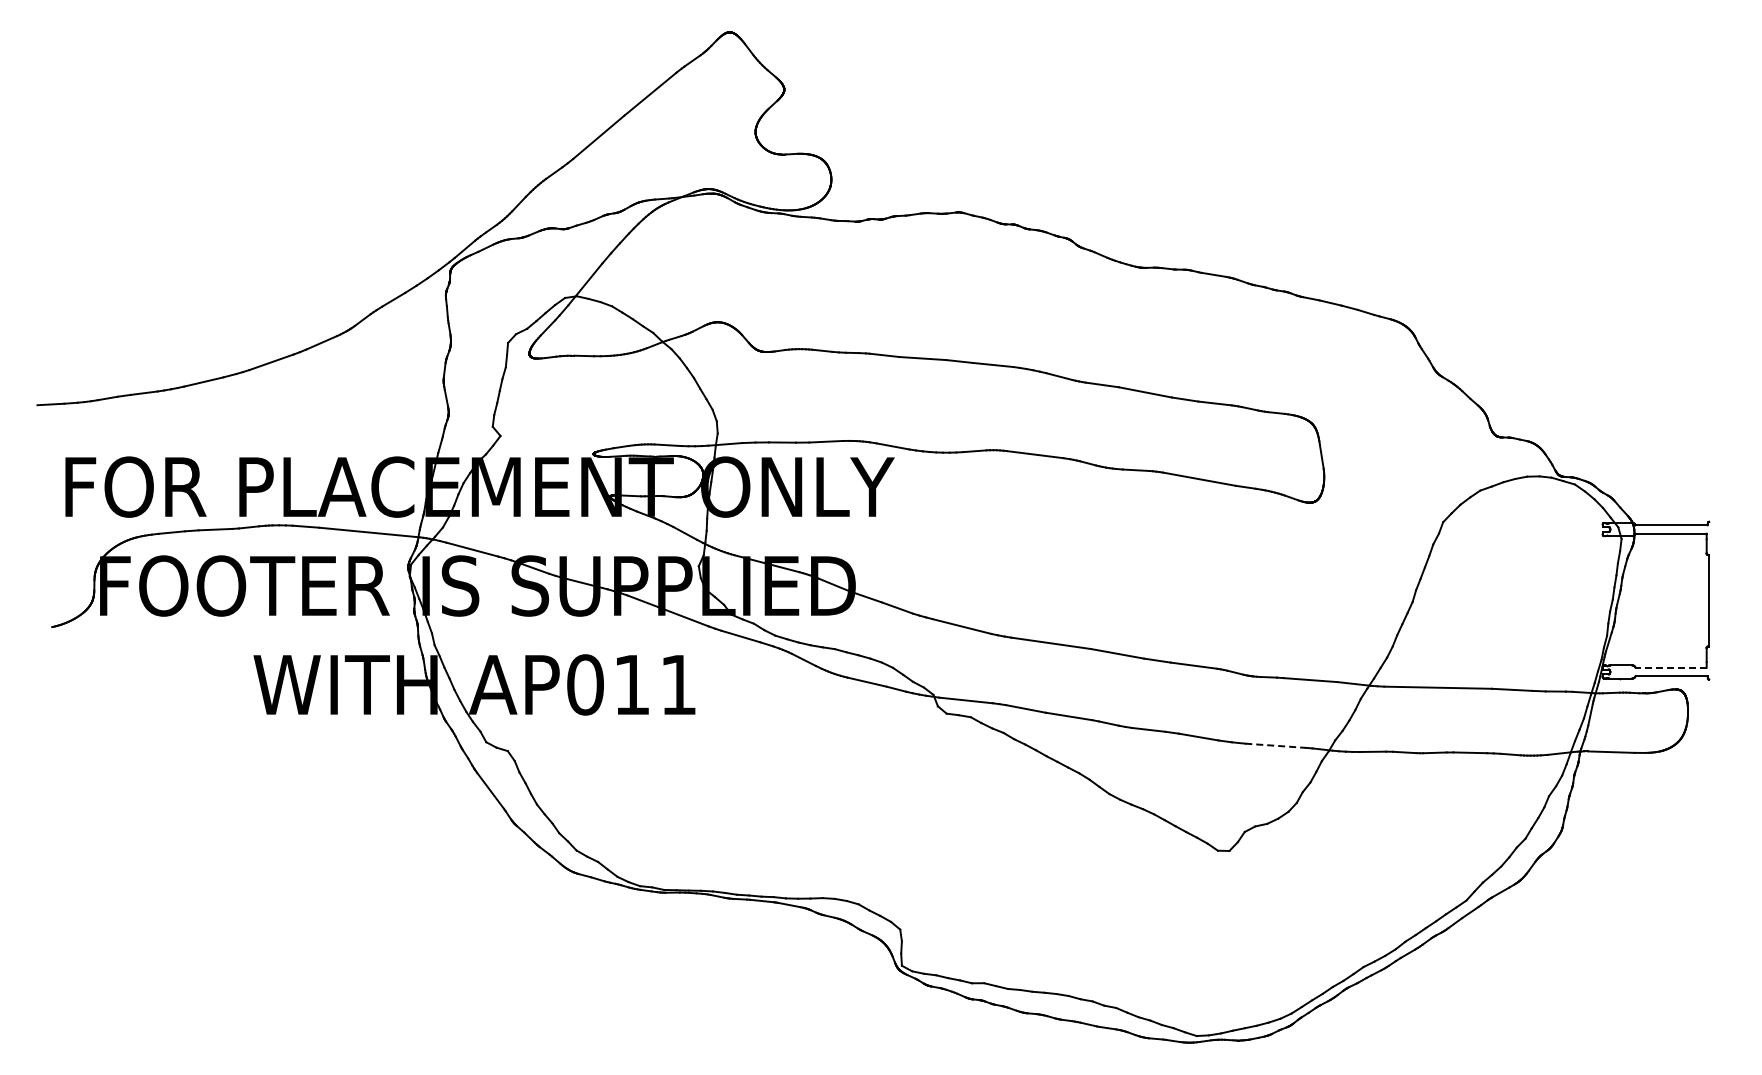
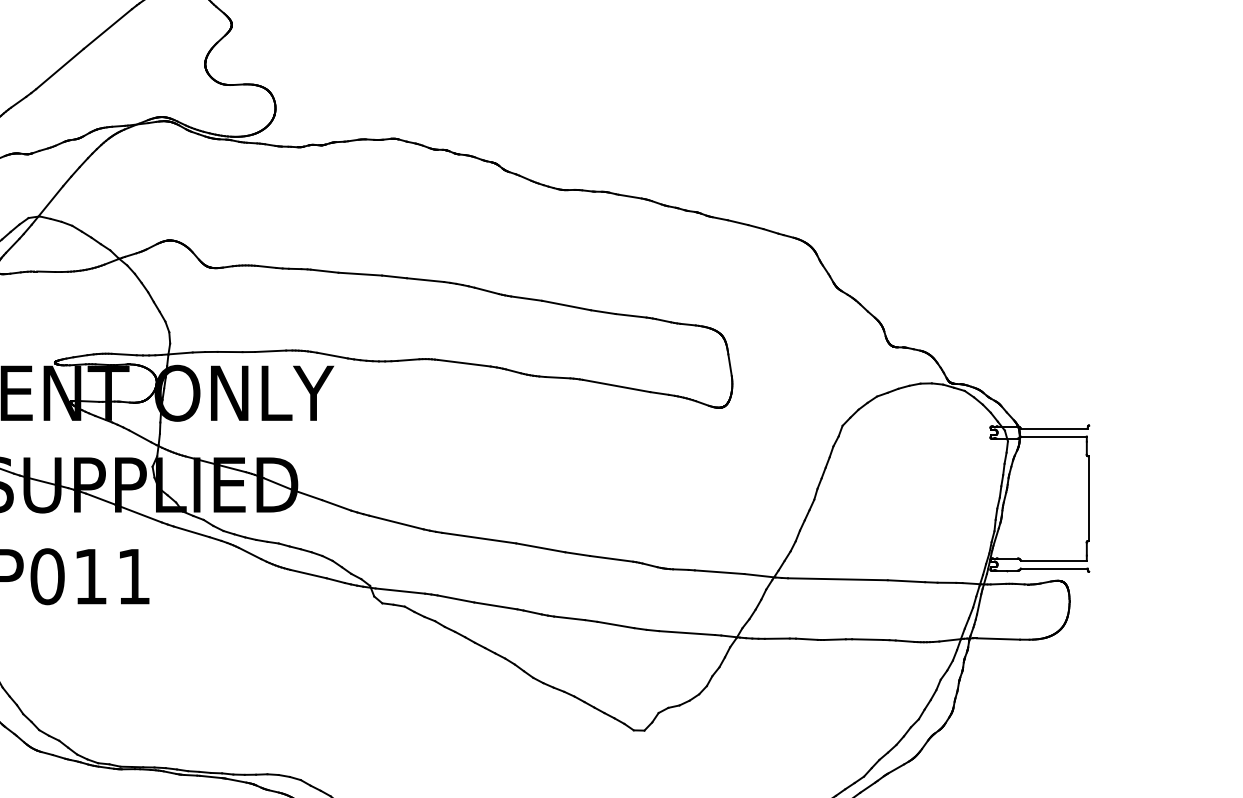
line: (1671, 667) -> (1054, 560), dashed -> solid
line: (1275, 745) -> (687, 632), dashed -> solid

